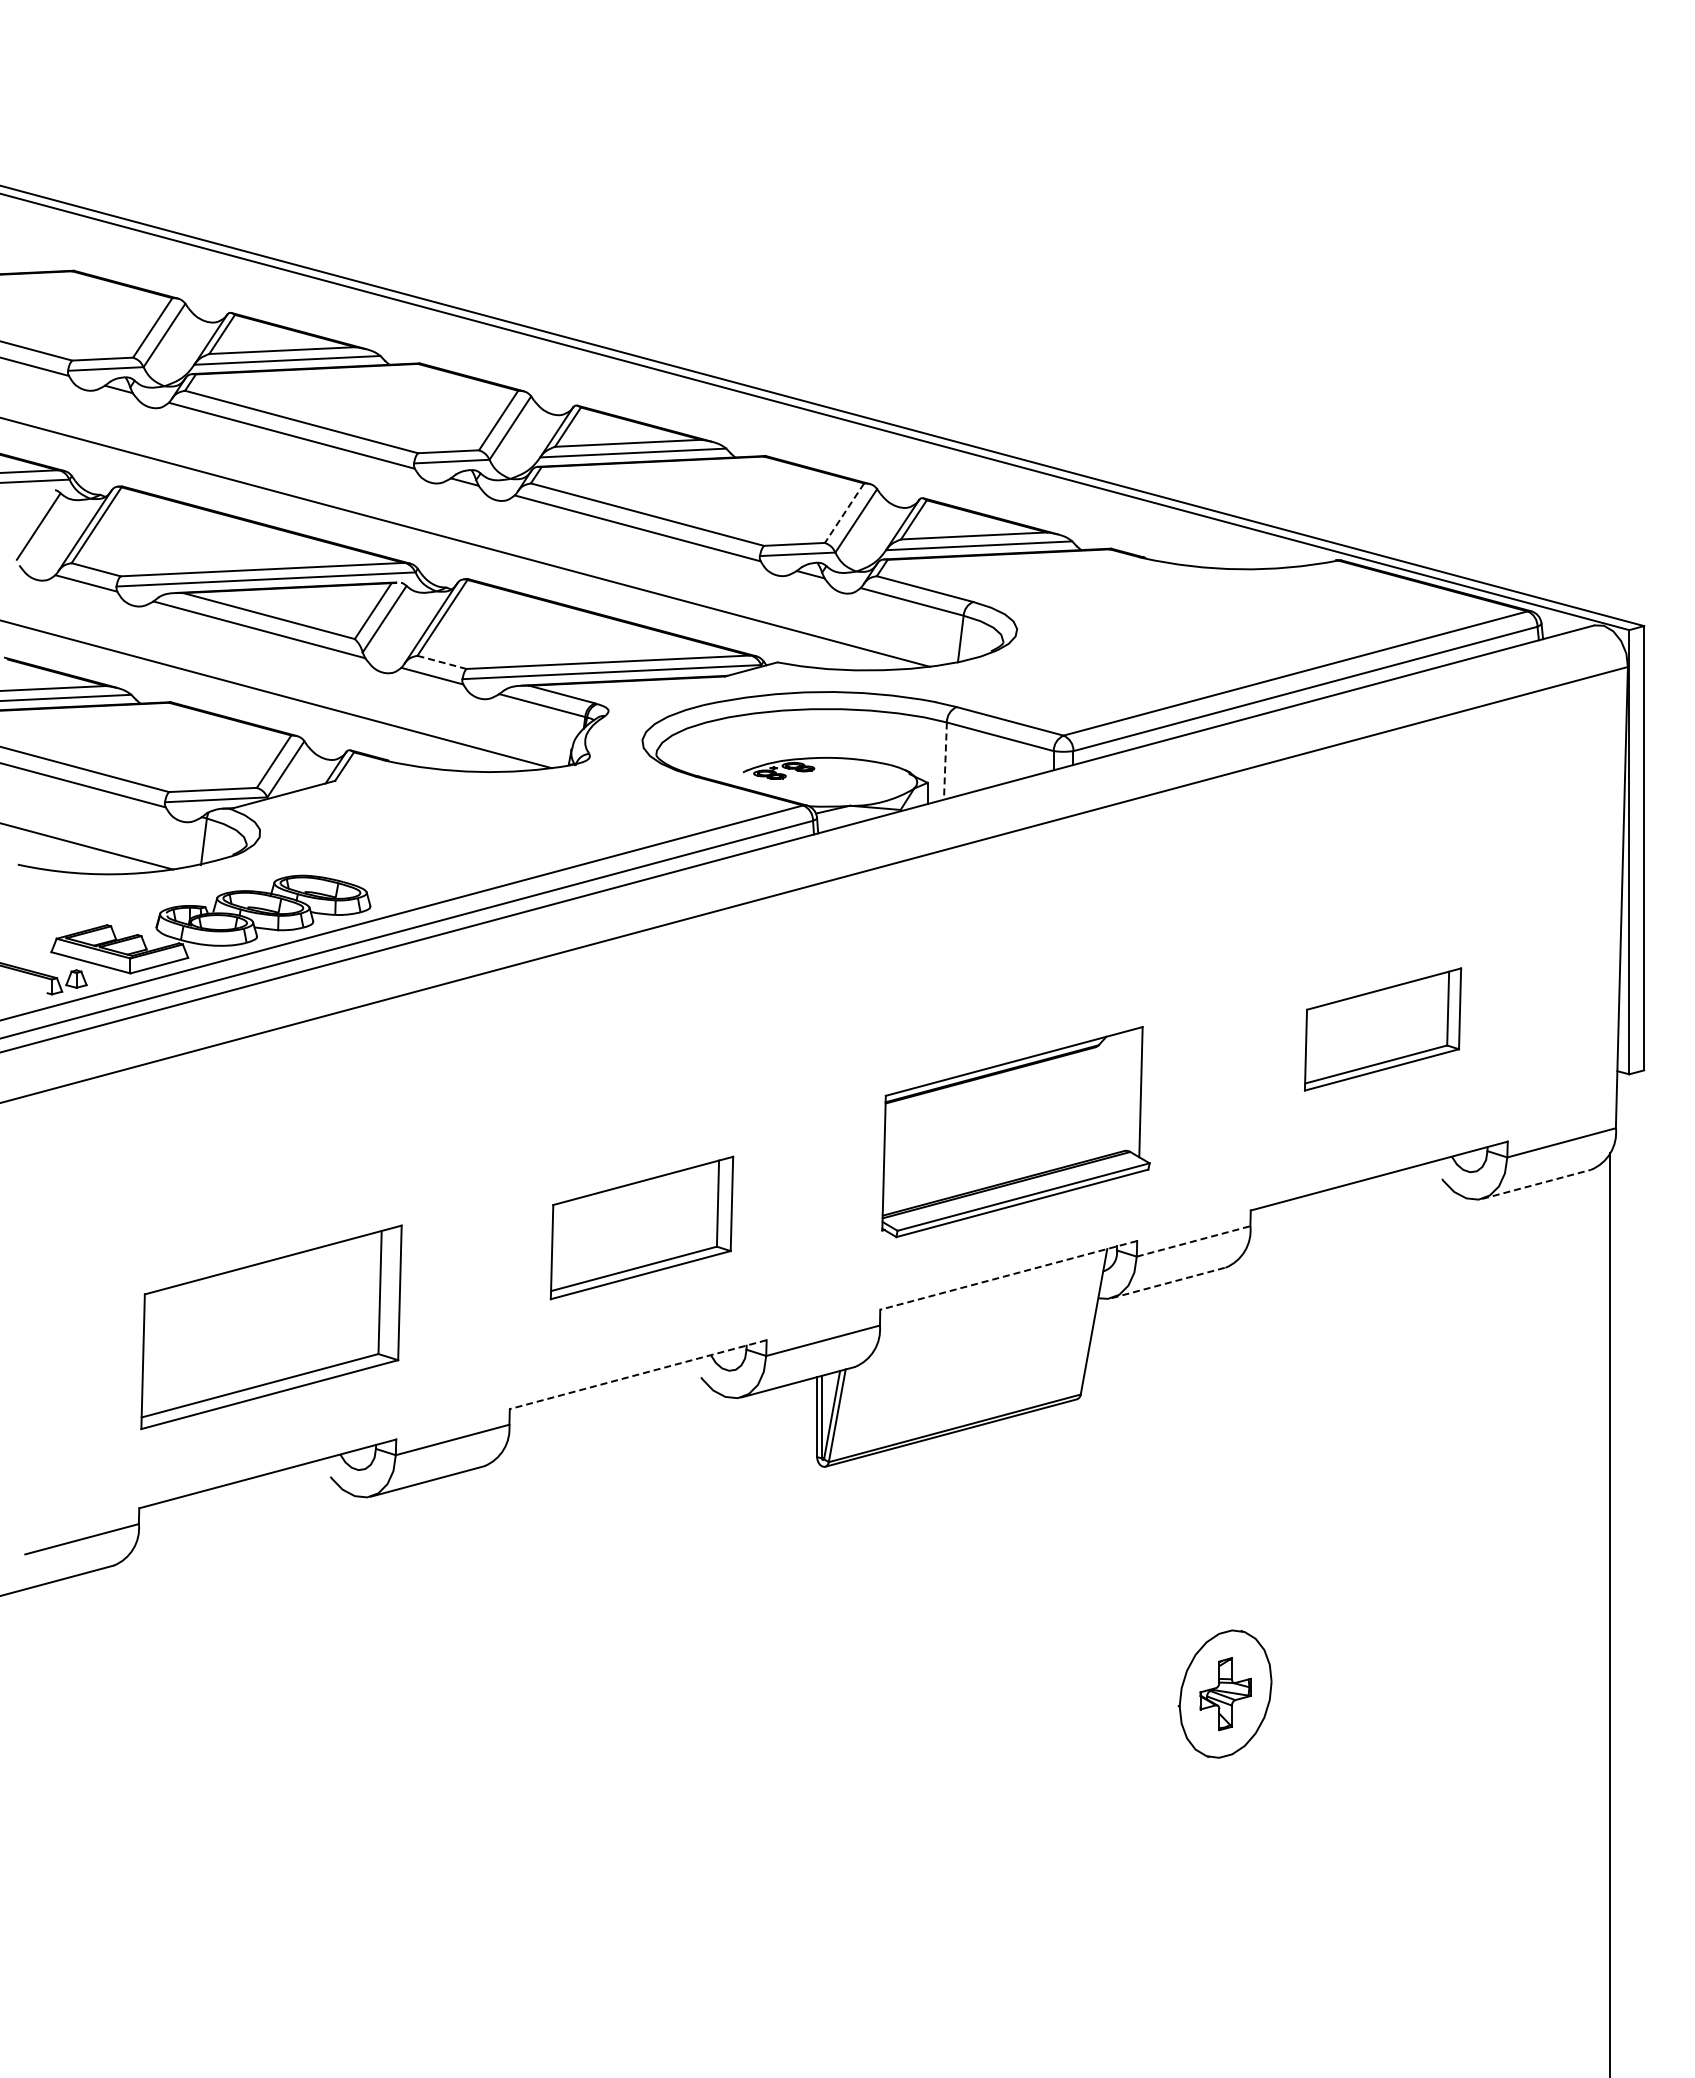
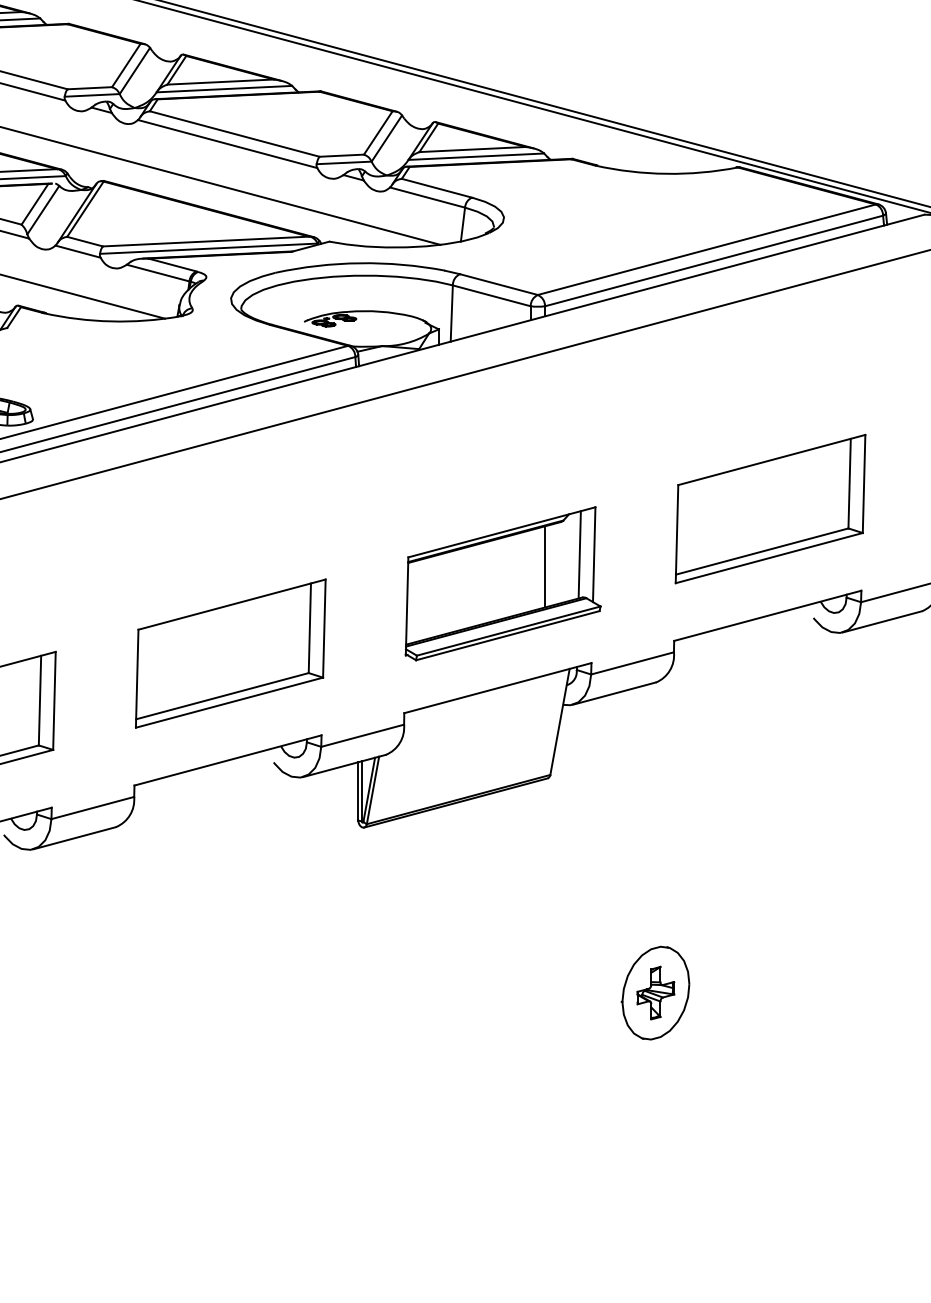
line: (844, 513) -> (378, 133), dashed -> solid
line: (442, 662) -> (85, 241), dashed -> solid
line: (945, 761) -> (451, 313), dashed -> solid
part: (1382, 1029) -> (770, 509), size x1.67
line: (1120, 1092) -> (579, 554), added
line: (1074, 1108) -> (545, 566), added
line: (1537, 1184) -> (883, 621), dashed -> solid
part: (641, 1227) -> (230, 653), size x1.43
line: (1193, 1241) -> (632, 663), dashed -> solid
line: (1008, 1275) -> (497, 688), dashed -> solid
line: (1168, 1282) -> (614, 693), dashed -> solid
line: (638, 1374) -> (228, 760), dashed -> solid

